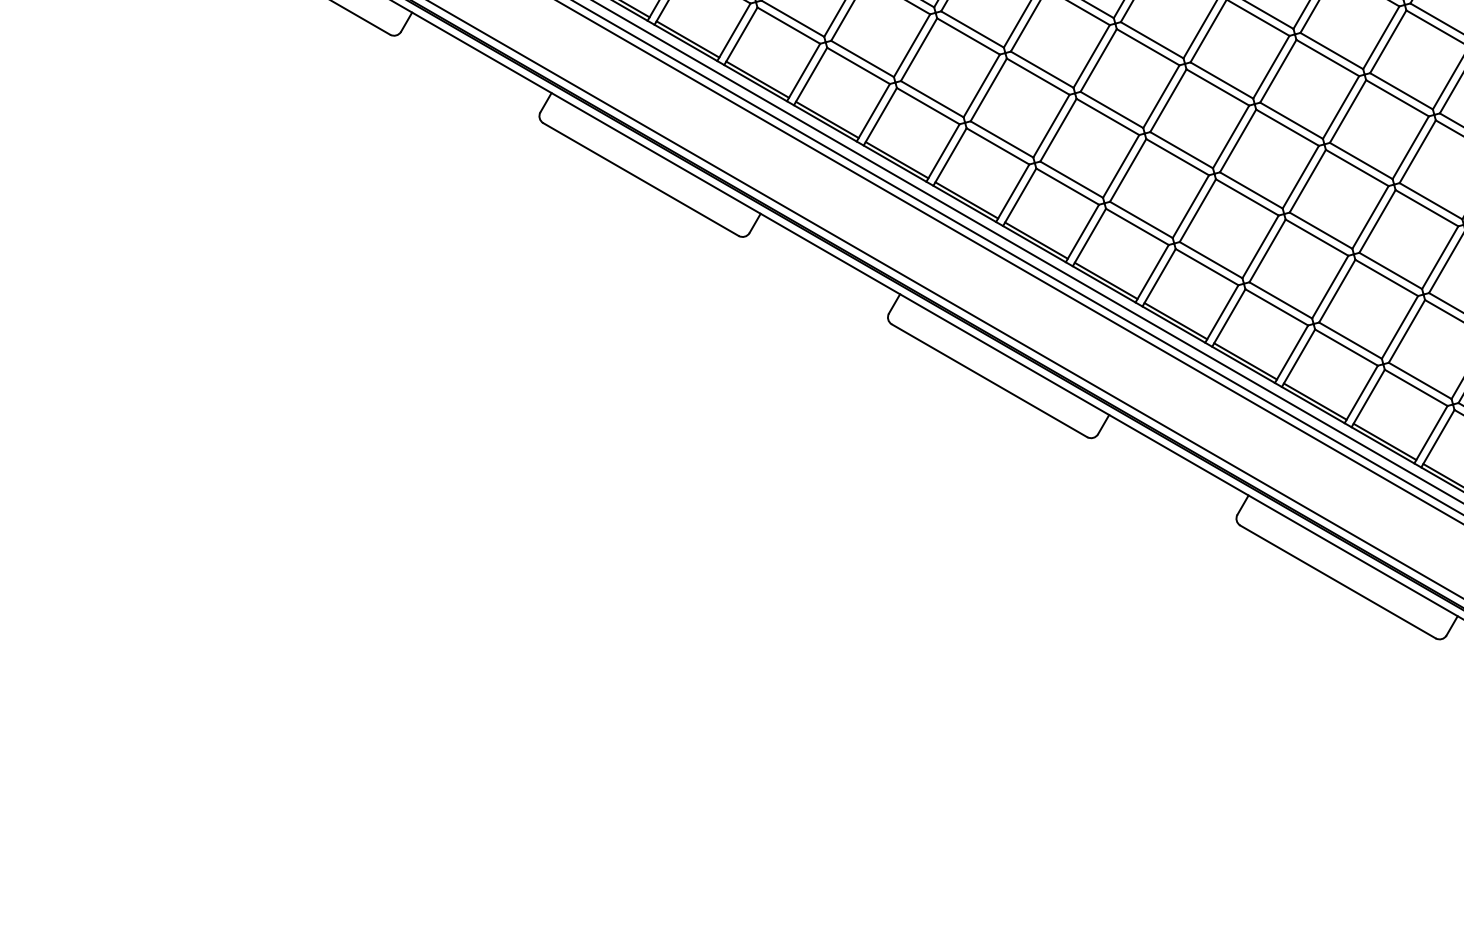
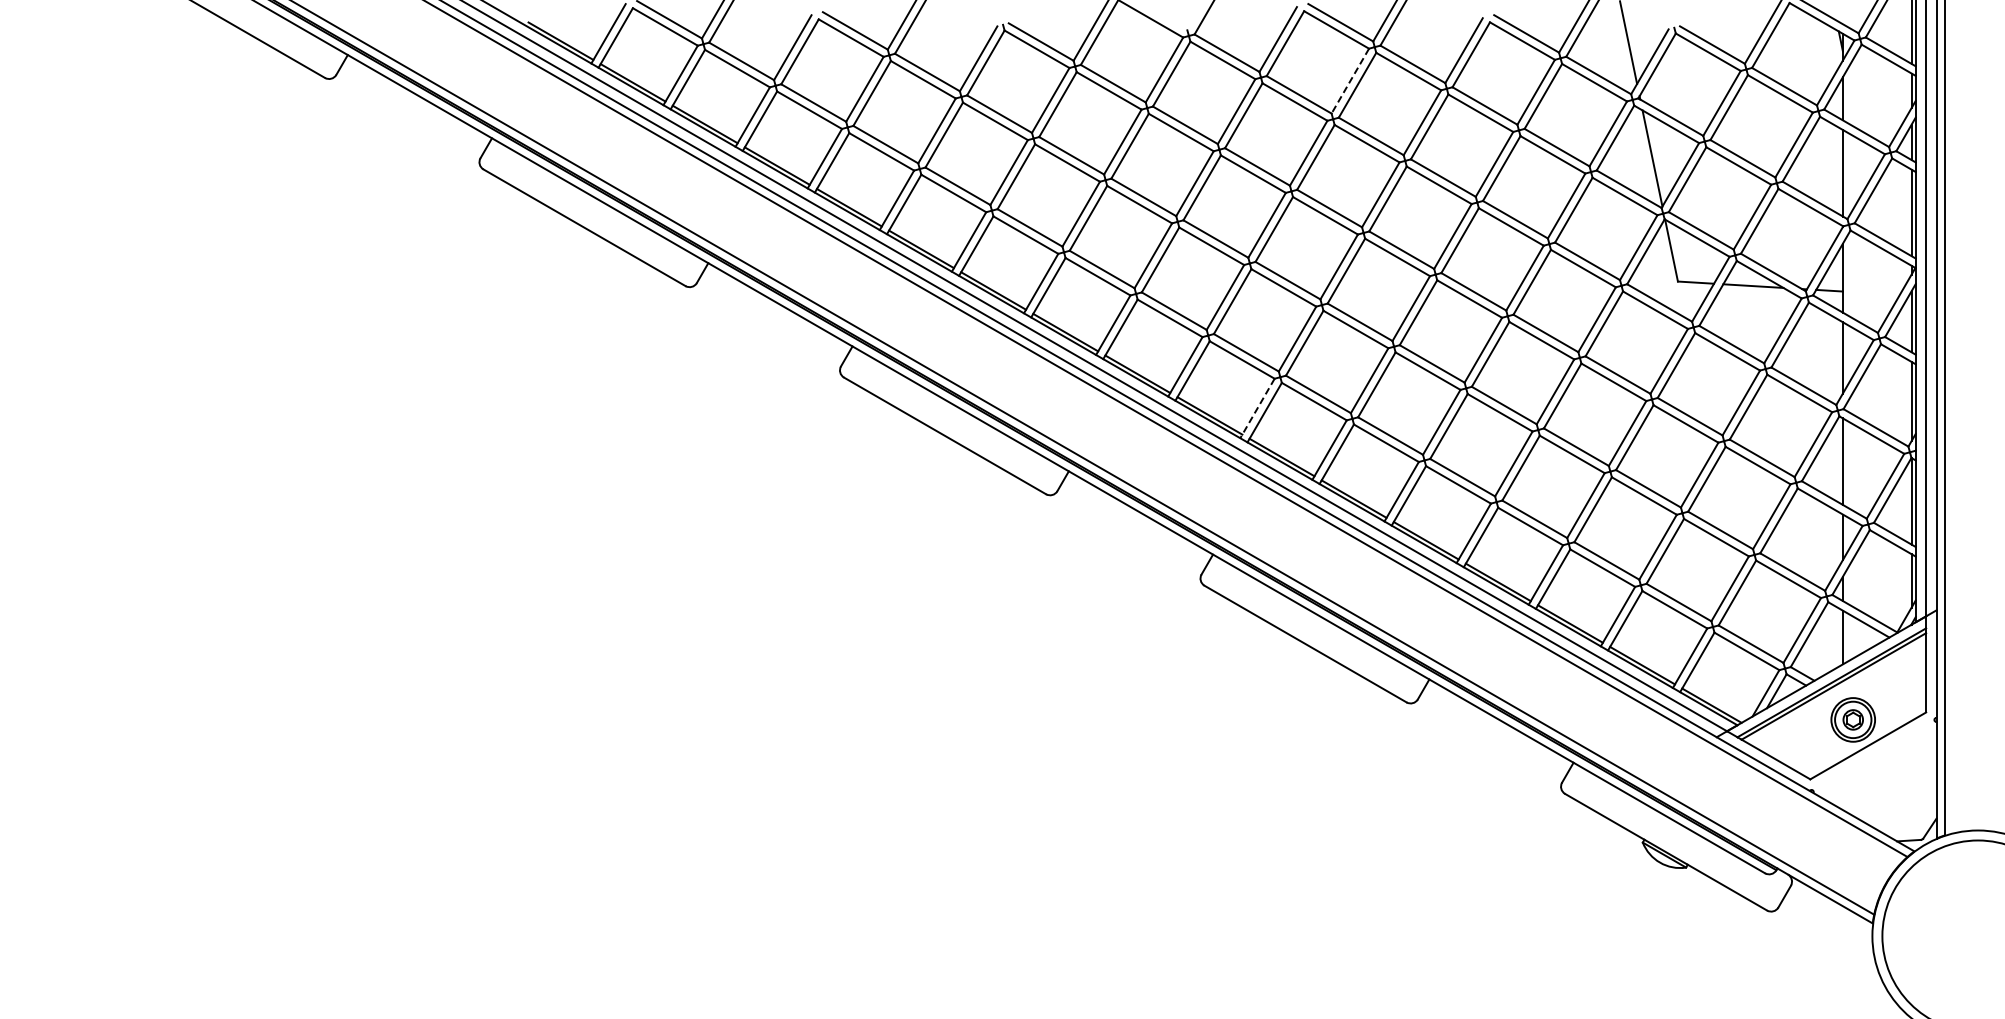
line: (1381, 38) -> (1350, 81), solid -> dashed
line: (1291, 354) -> (1257, 408), solid -> dashed

